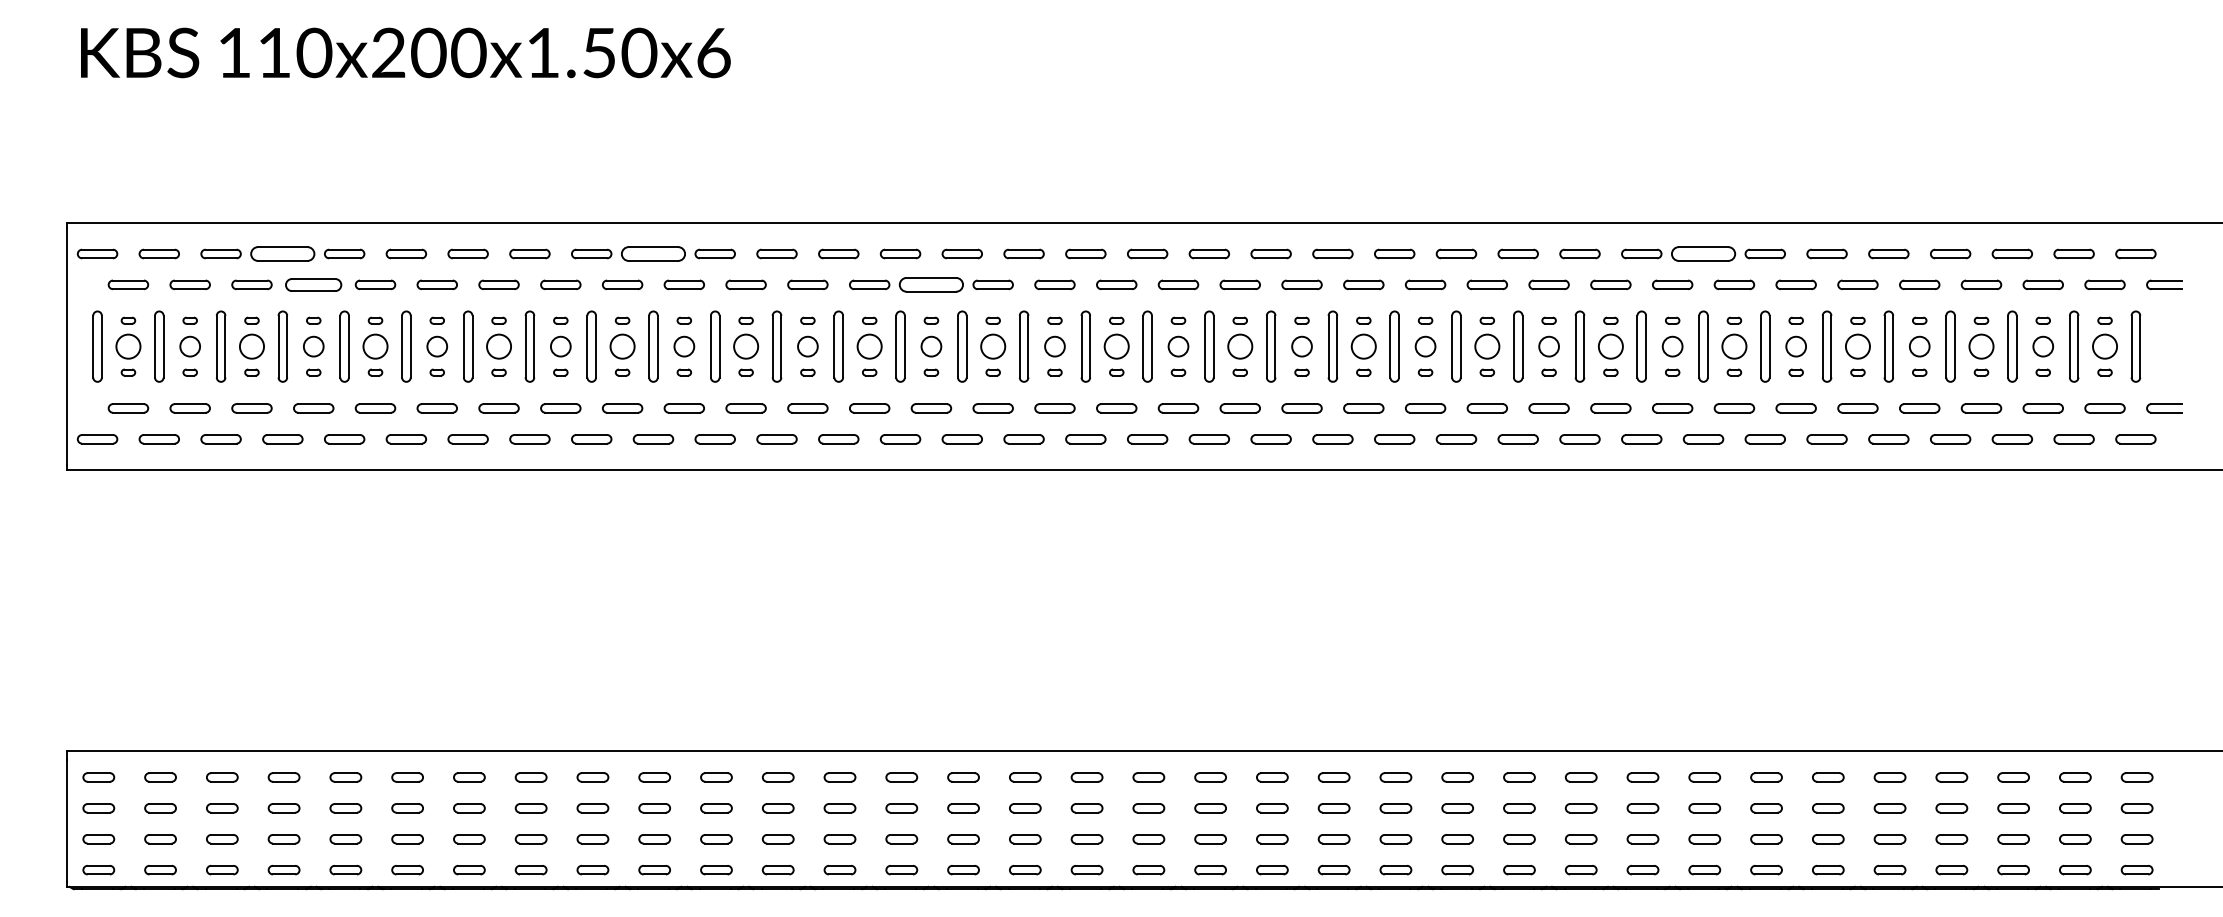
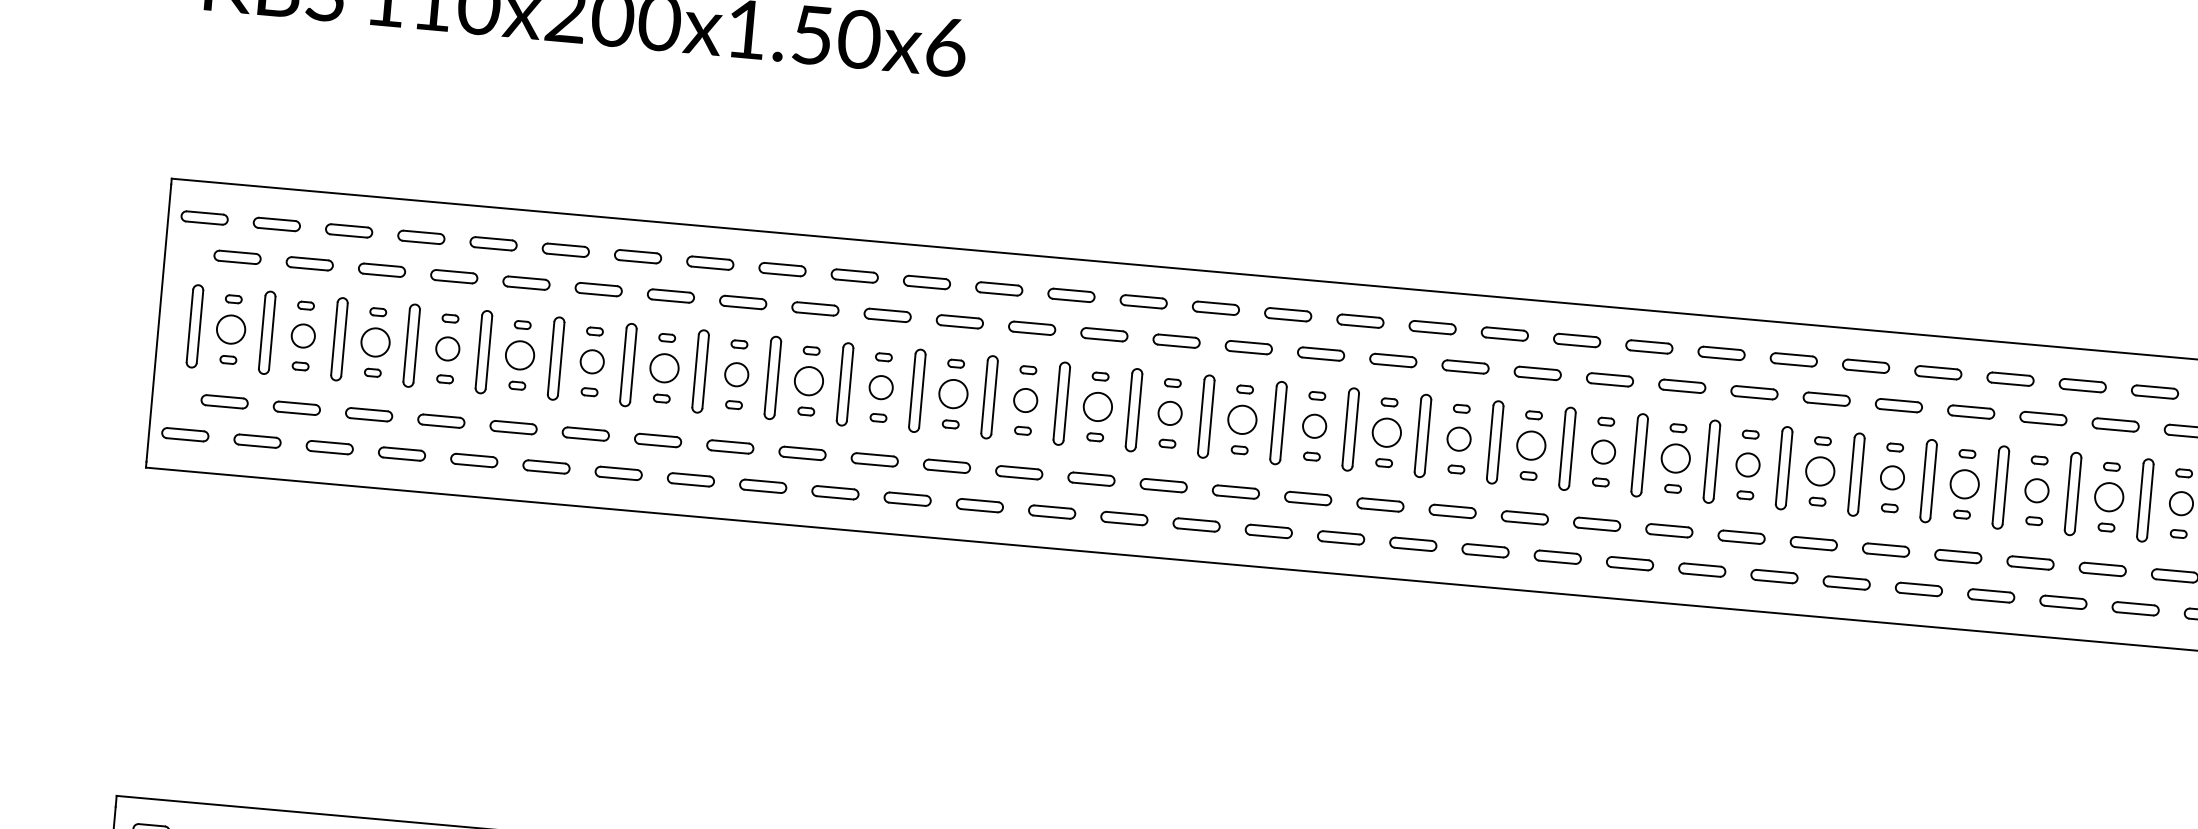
part: (282, 253) -> (420, 236), size x0.62
part: (653, 253) -> (854, 275), size x0.62
part: (1703, 253) -> (2082, 385), size x0.62
part: (313, 284) -> (454, 276), size x0.71
part: (931, 284) -> (1176, 340), size x0.62

